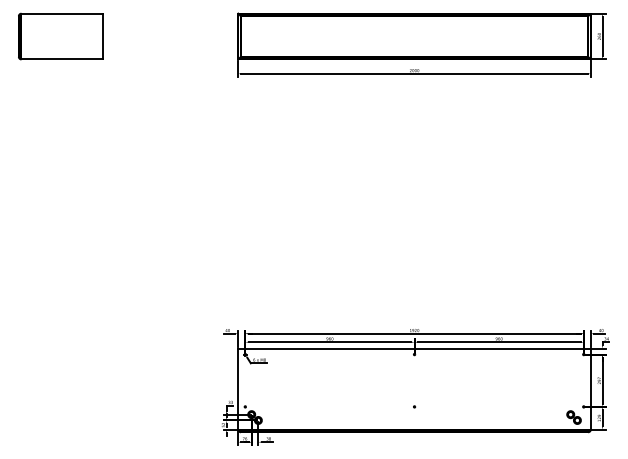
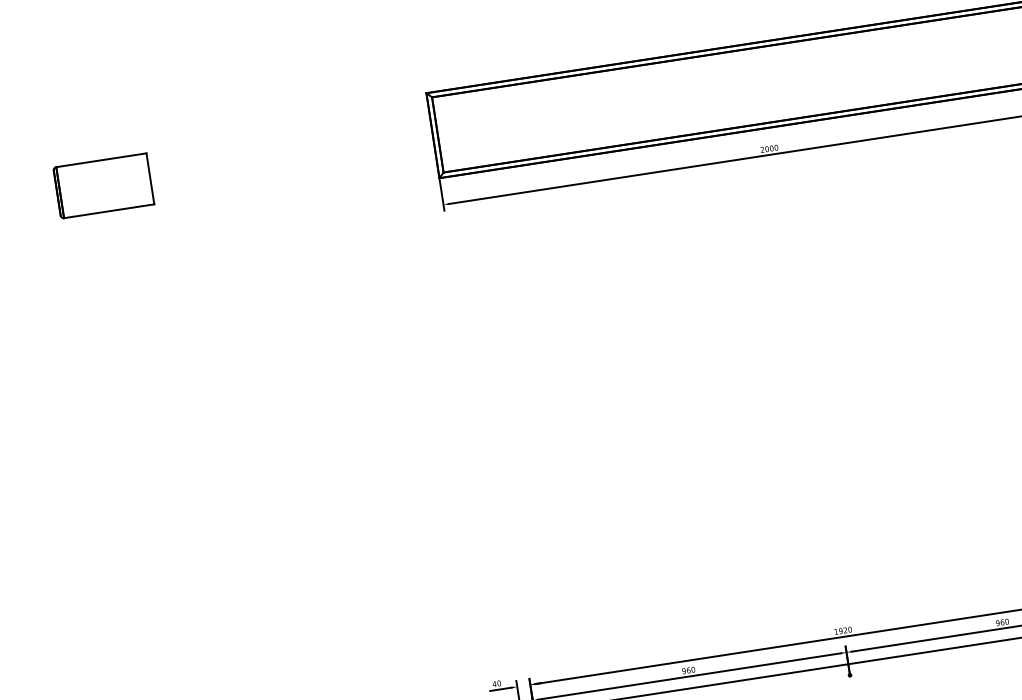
part: (60, 36) -> (103, 186), size x0.6

